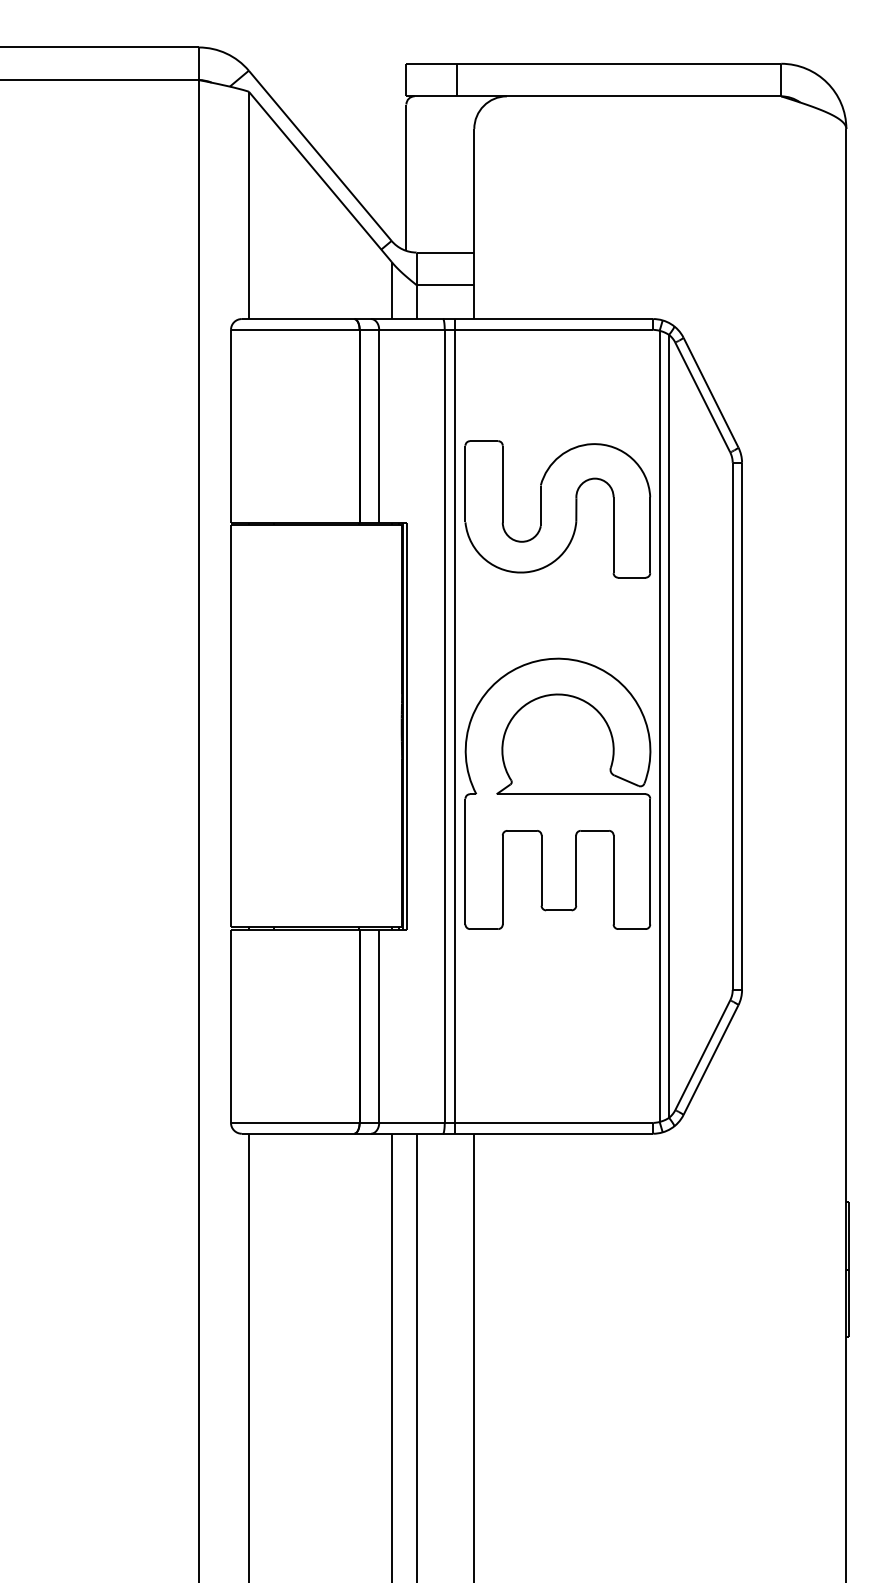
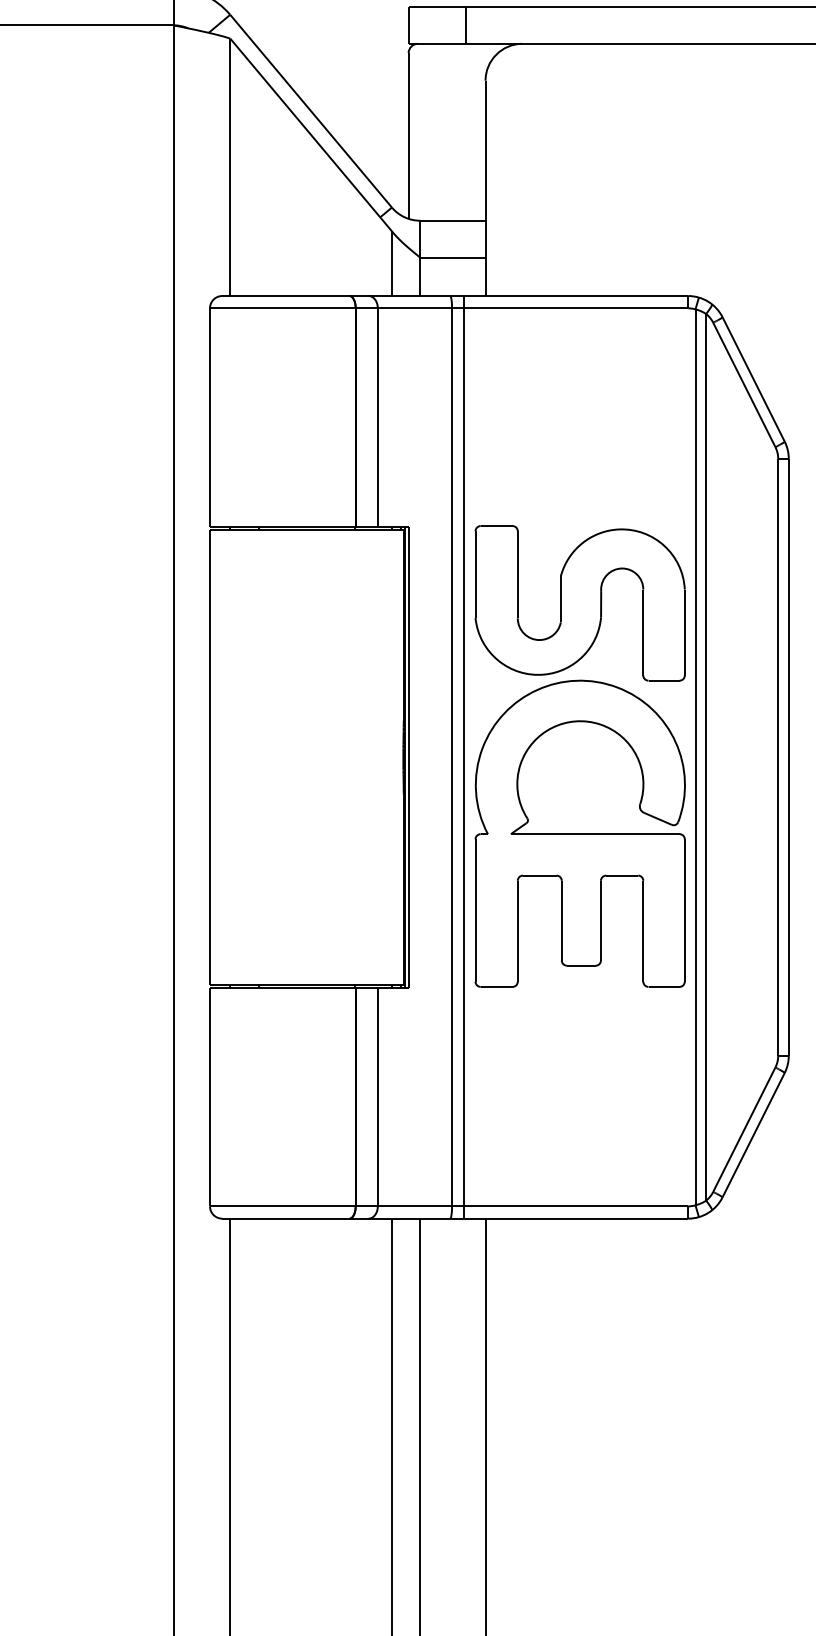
part: (557, 509) -> (579, 603), moved

